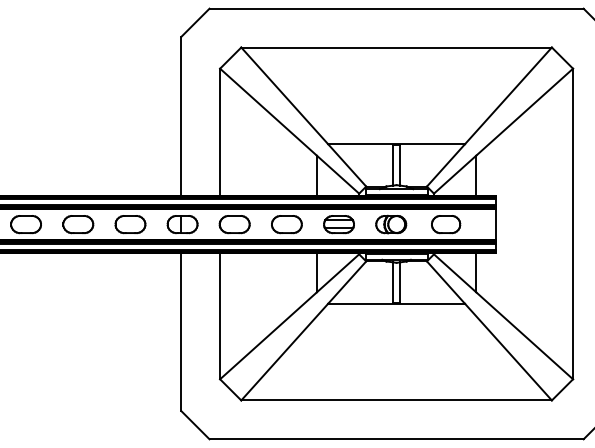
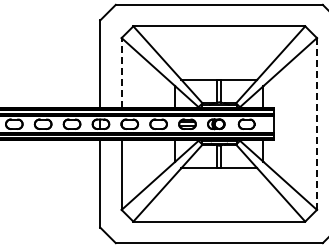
line: (219, 130) -> (121, 72), solid -> dashed
line: (572, 223) -> (316, 123), solid -> dashed

